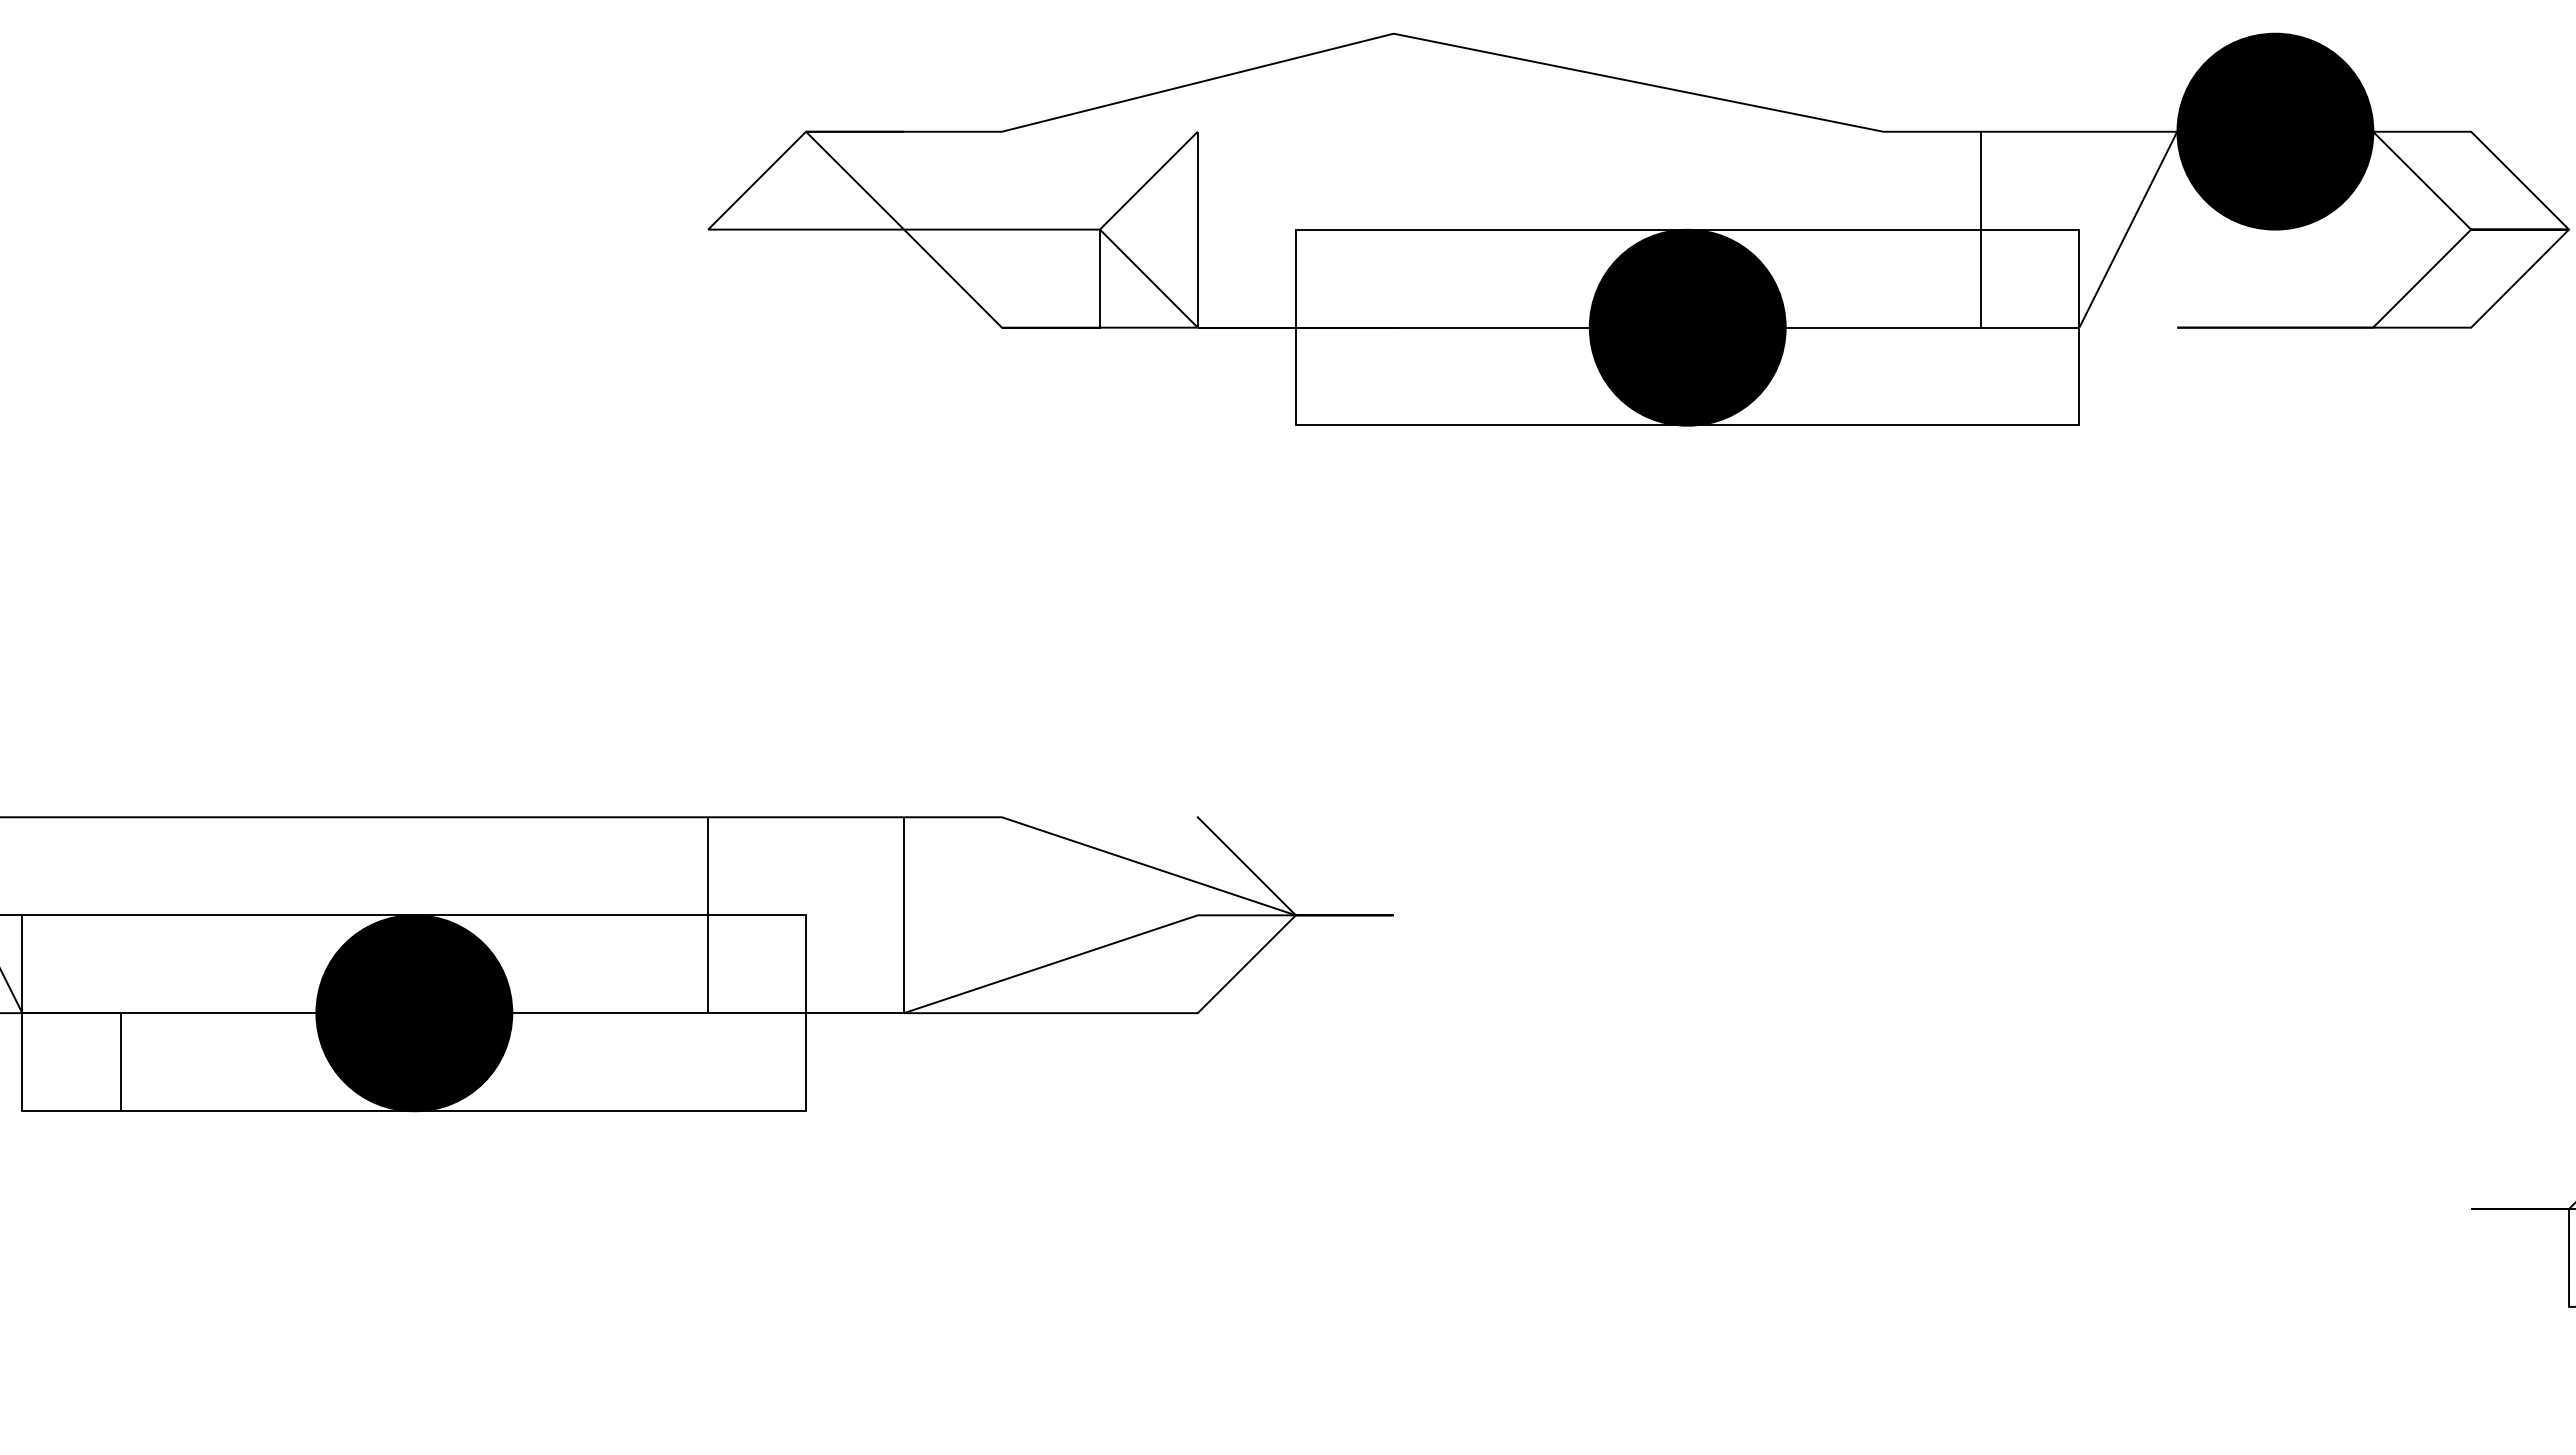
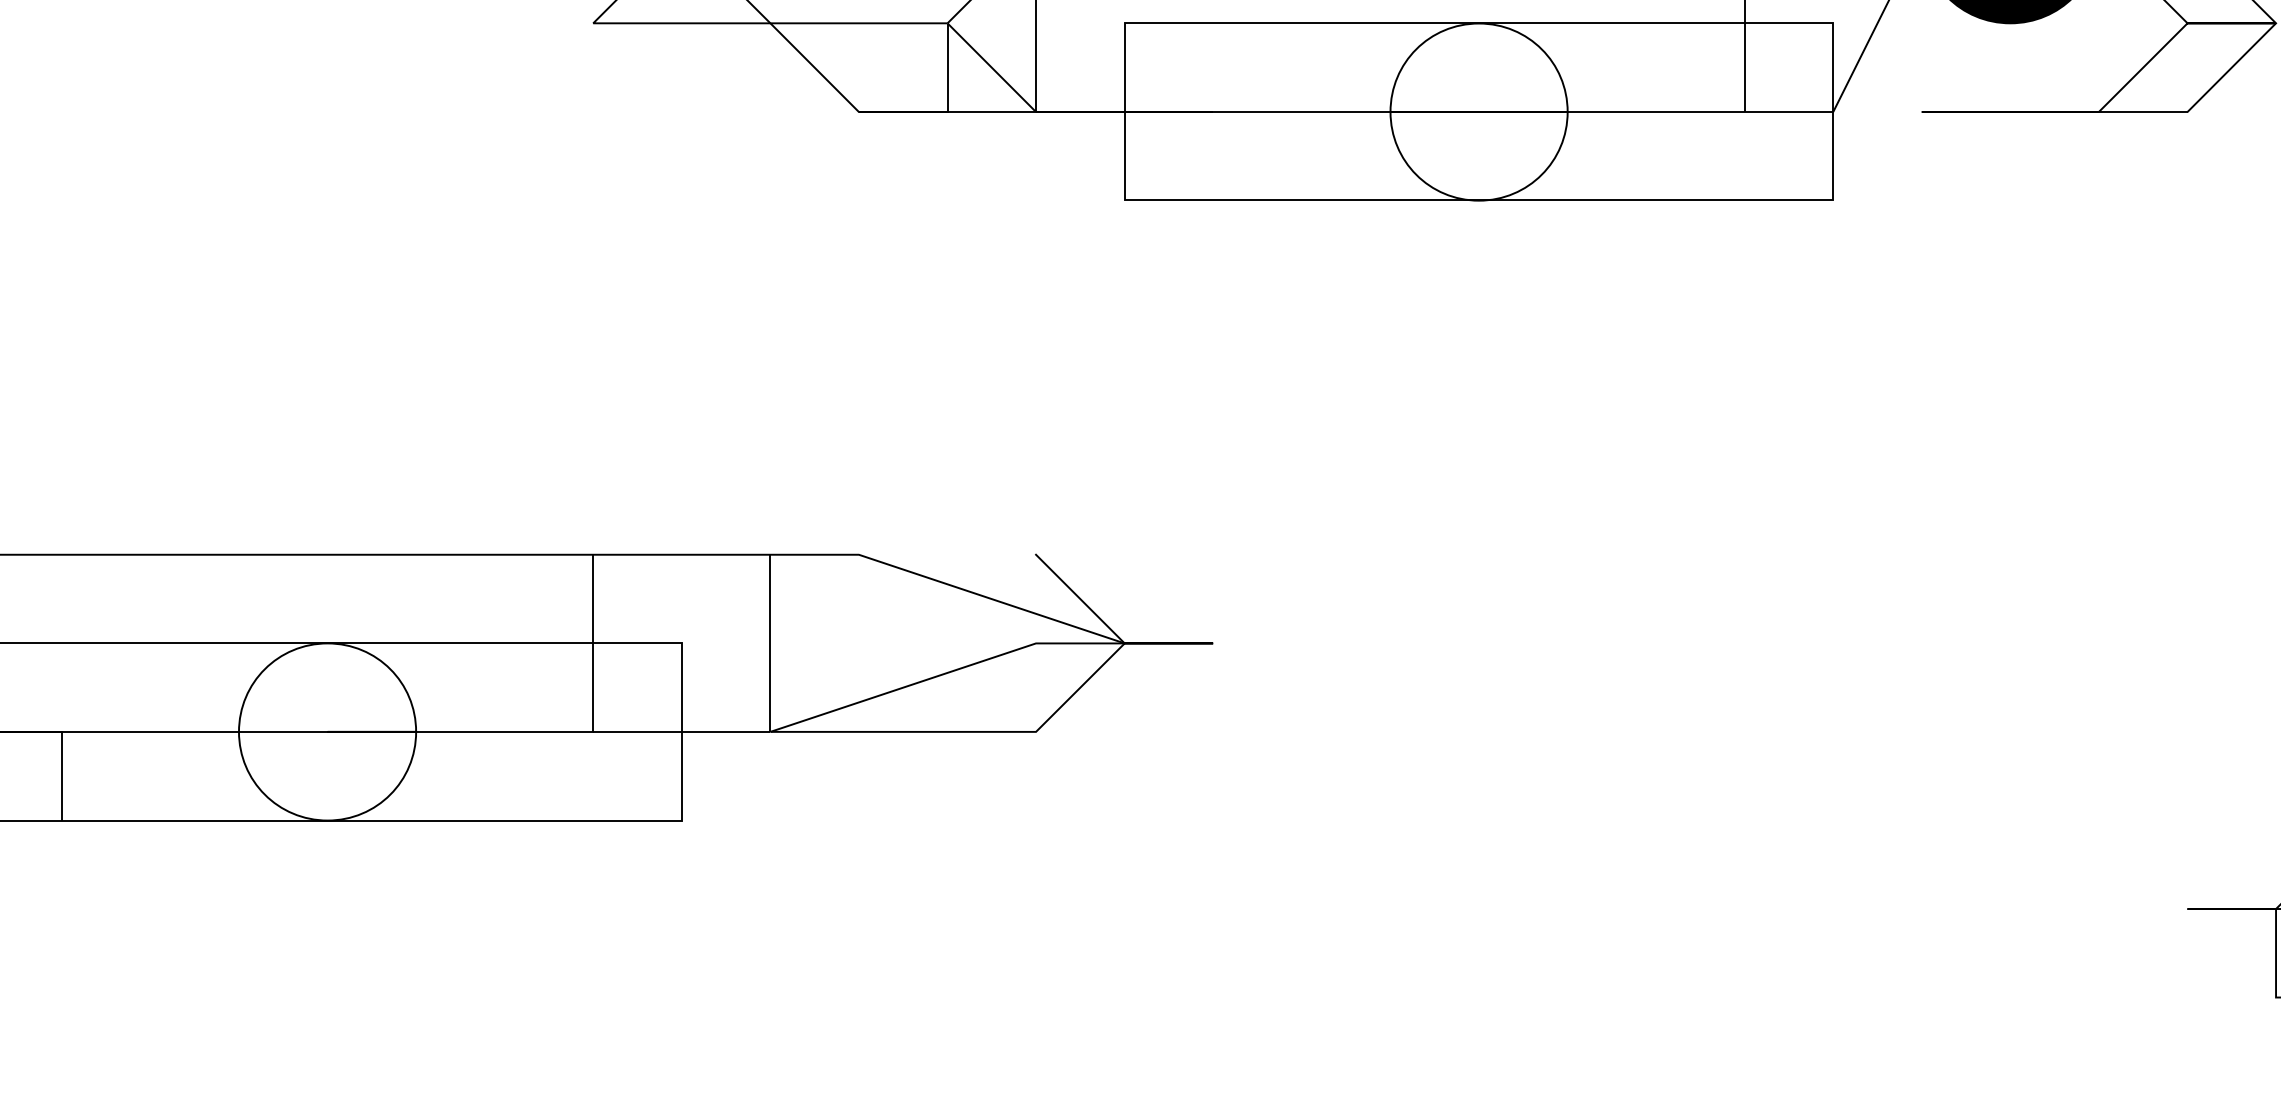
fill: (1687, 327) -> (1478, 111), removed
fill: (414, 1013) -> (327, 732), removed

